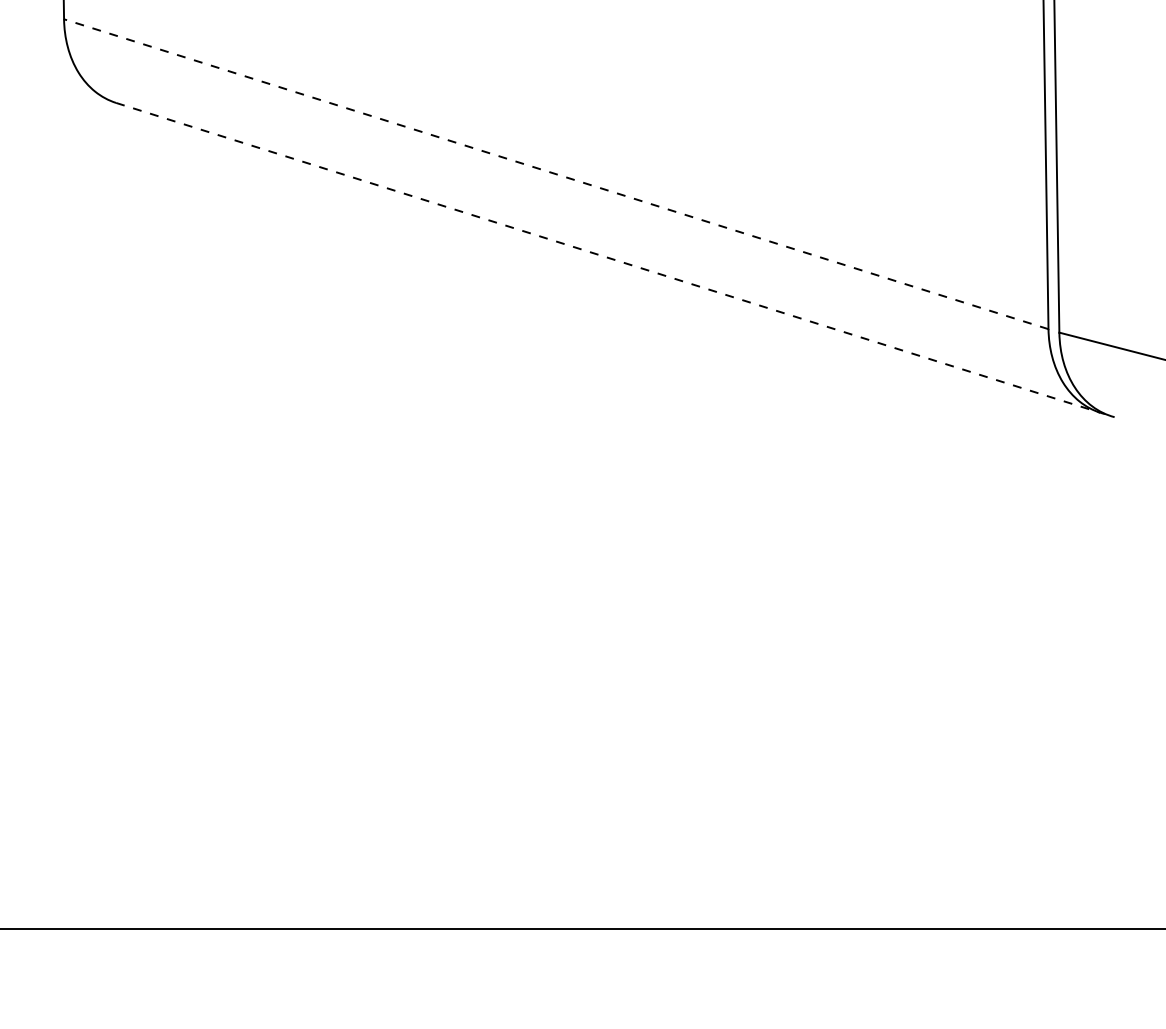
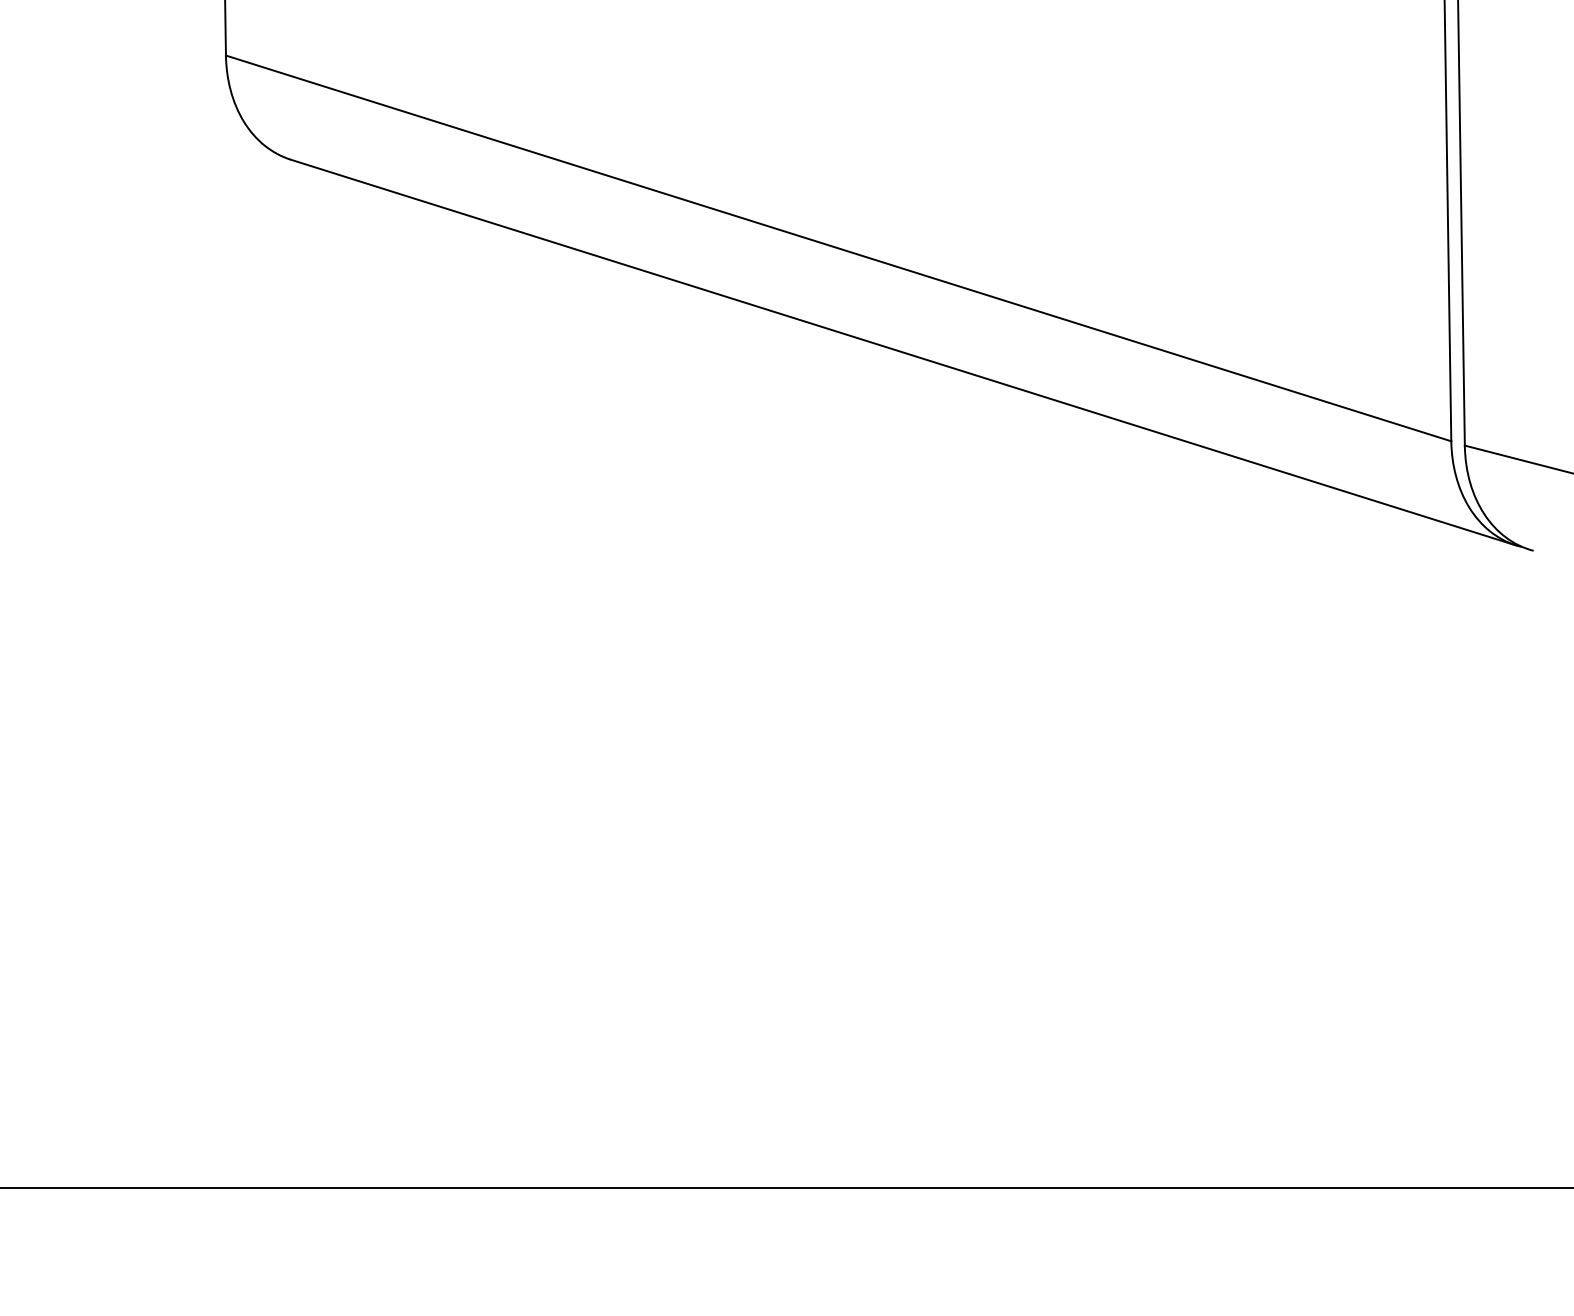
line: (556, 174) -> (838, 248), dashed -> solid
line: (608, 257) -> (903, 352), dashed -> solid

